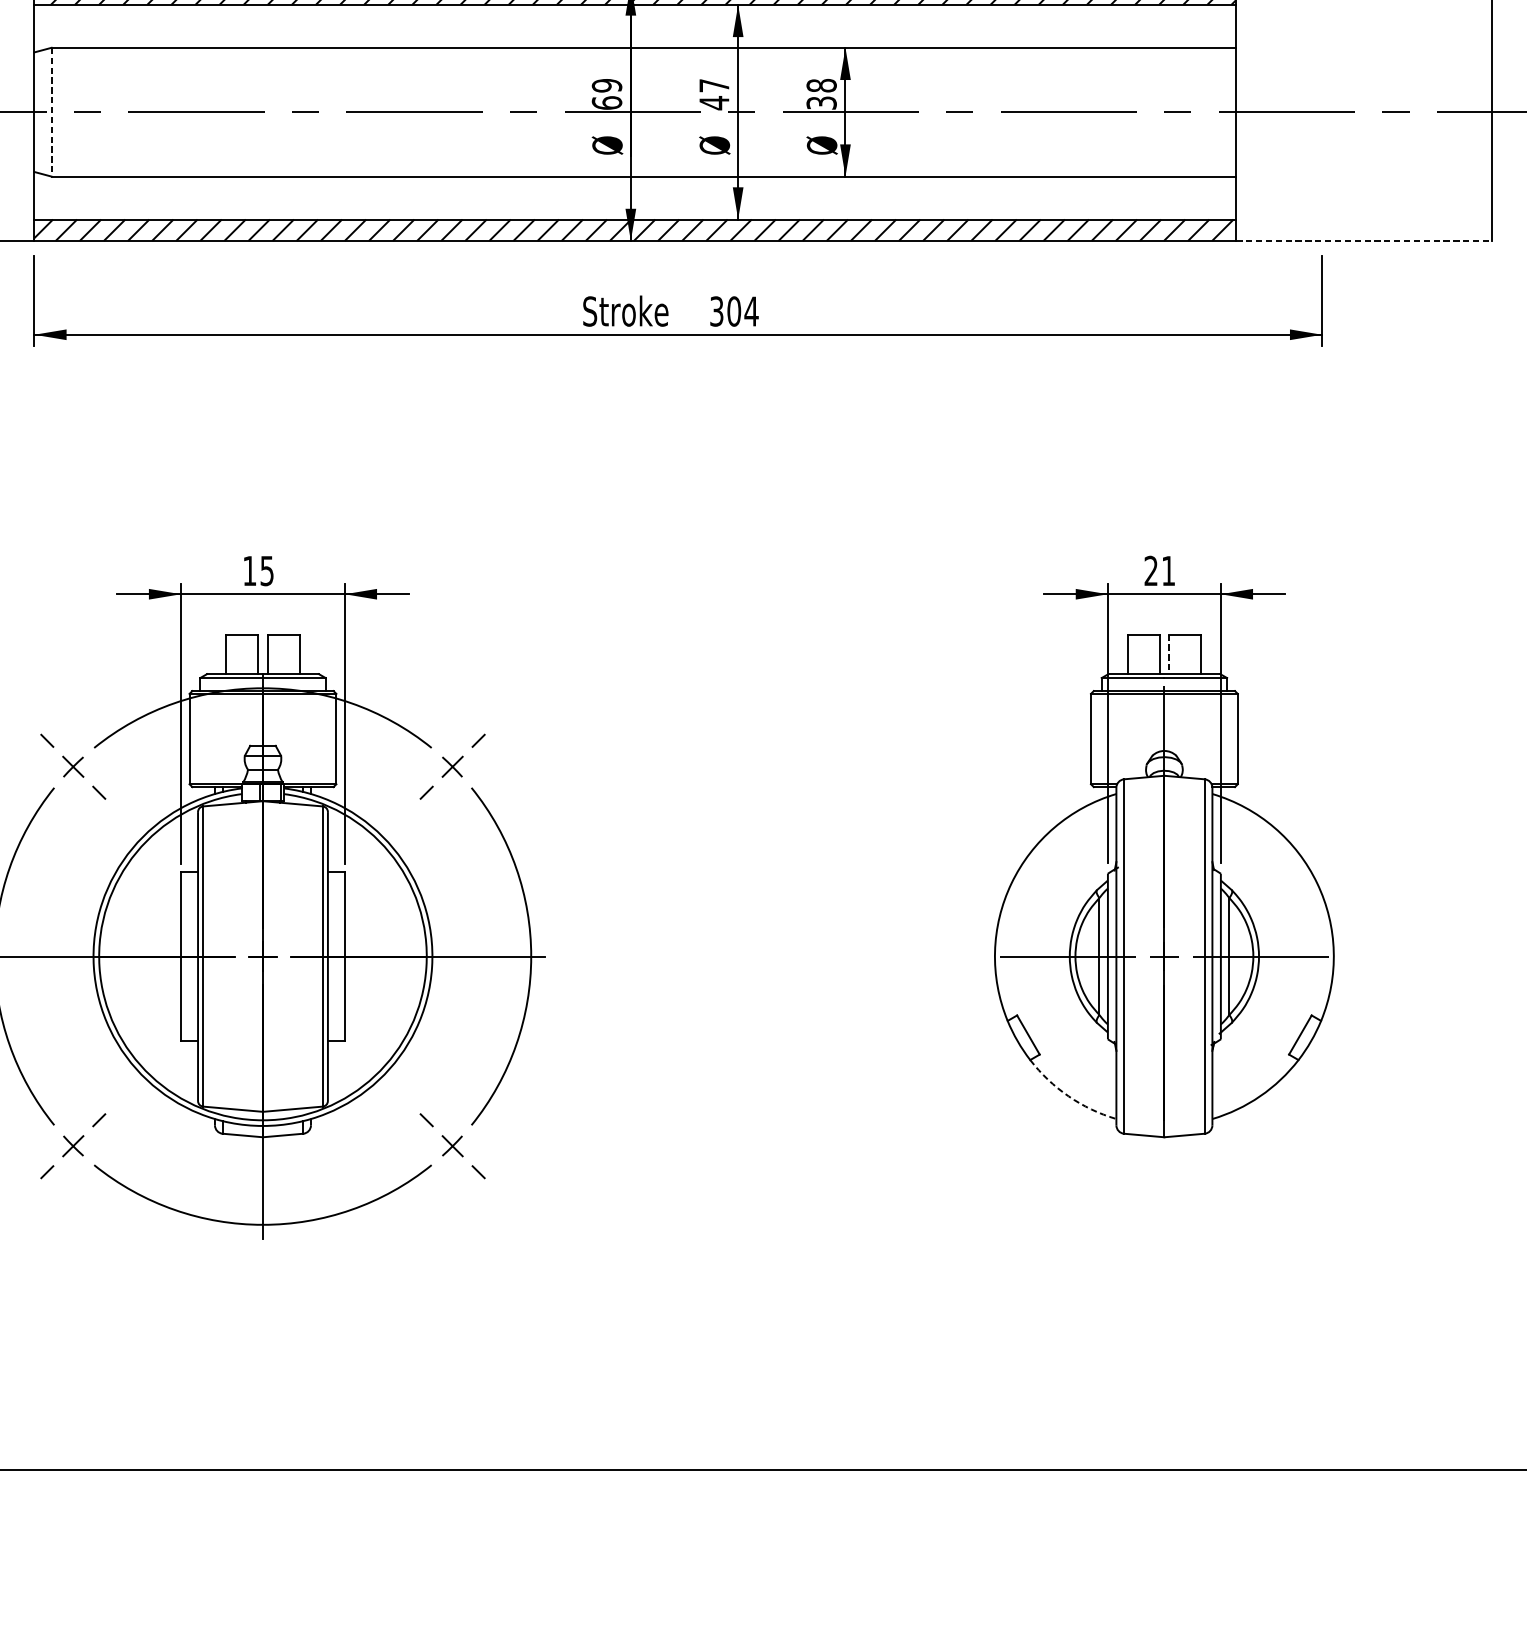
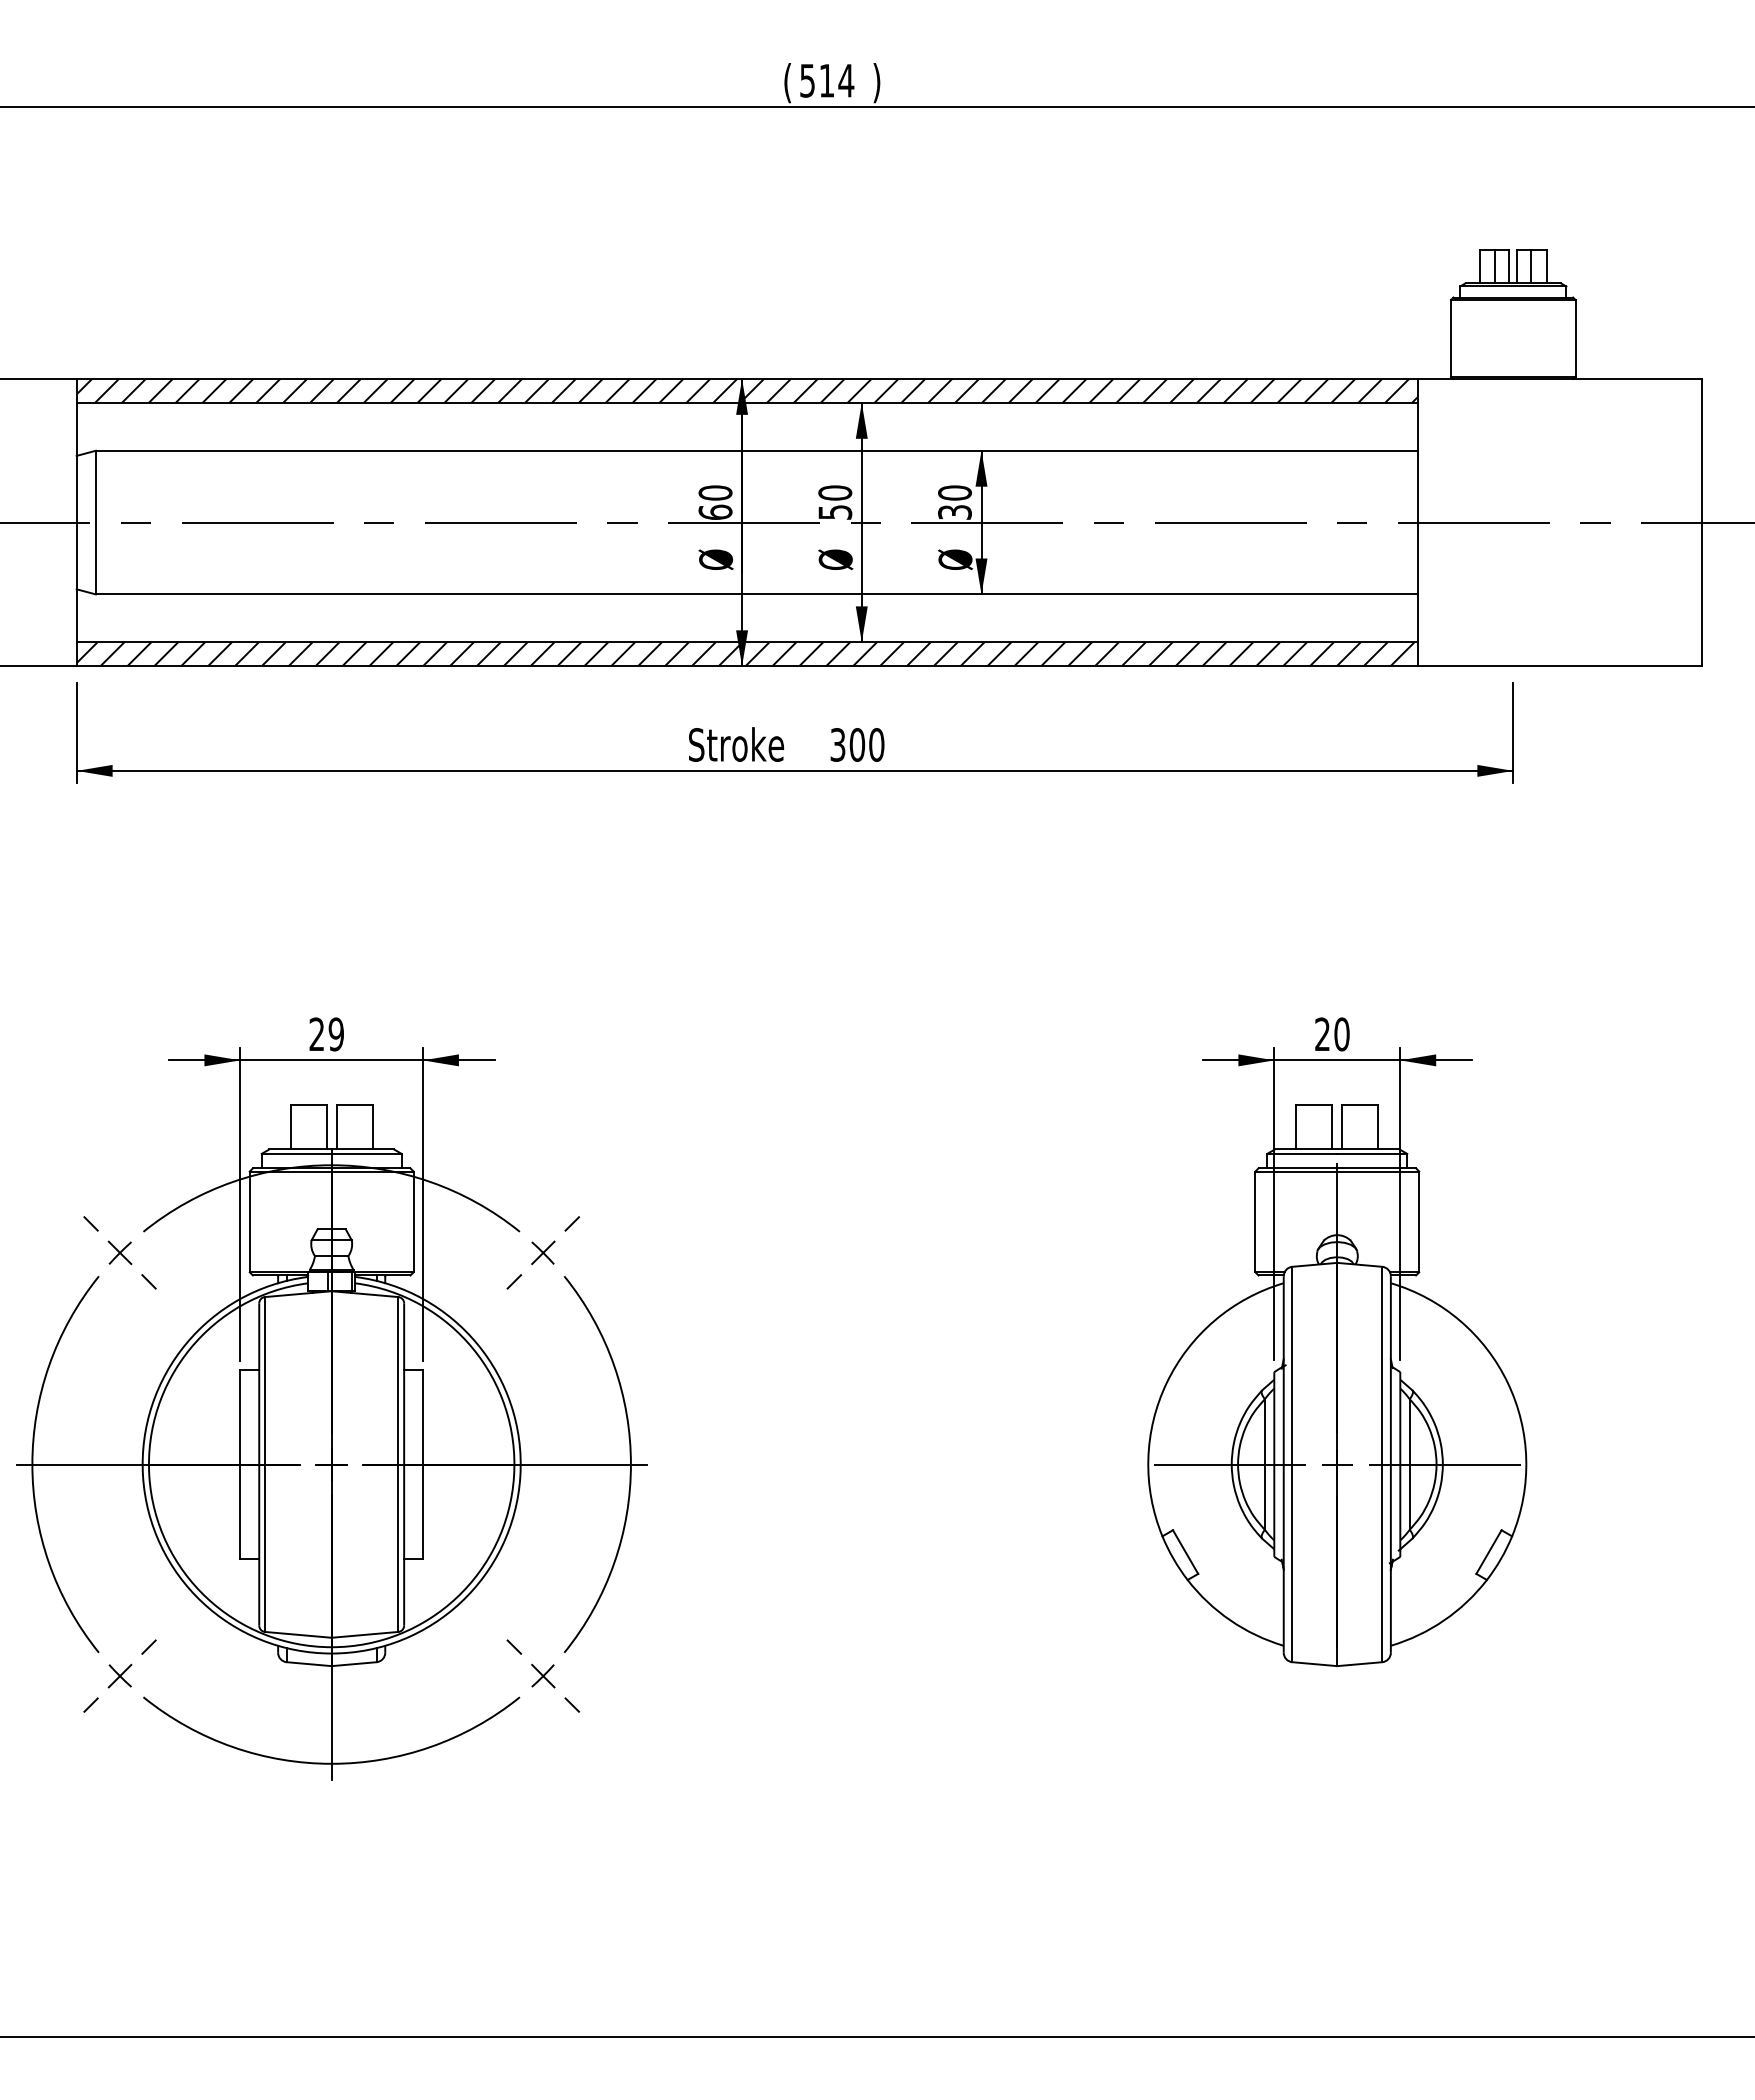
text: (607, 85) -> (715, 492), 69 -> 60
text: (821, 85) -> (954, 492), 38 -> 30
text: (714, 94) -> (835, 502), 47 -> 50
line: (51, 112) -> (95, 522), dashed -> solid
line: (1364, 241) -> (1560, 666), dashed -> solid
text: (751, 311) -> (876, 744), 304 -> 300
text: (258, 571) -> (326, 1034), 15 -> 29
text: (1168, 571) -> (1341, 1034), 21 -> 20
line: (1169, 654) -> (1342, 1127), dashed -> solid
arc: (1068, 1096) -> (1230, 1620), dashed -> solid

